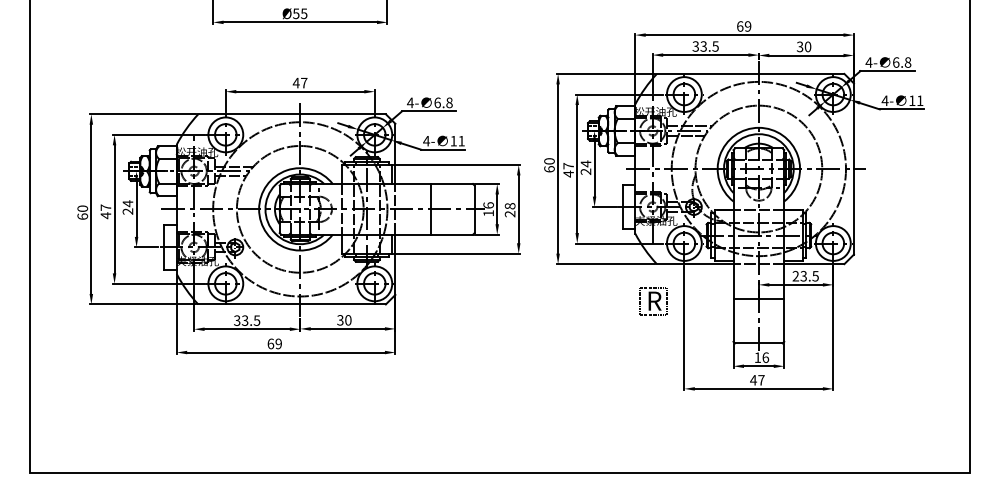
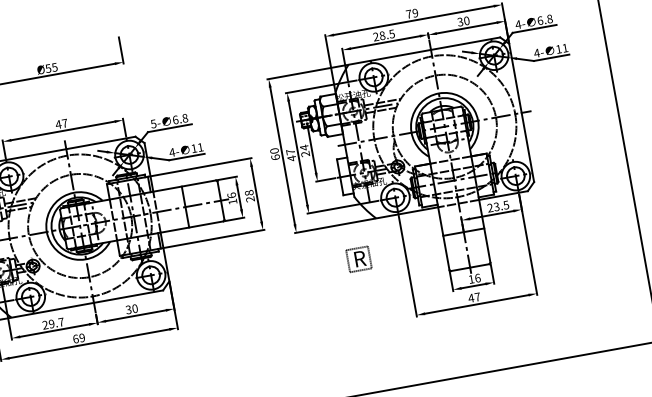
text: (740, 26) -> (409, 14), 69 -> 79
text: (699, 46) -> (379, 36), 33.5 -> 28.5
text: (410, 102) -> (153, 123), 4- -> 5-
part: (653, 301) -> (359, 259), moved
text: (247, 320) -> (53, 323), 33.5 -> 29.7

